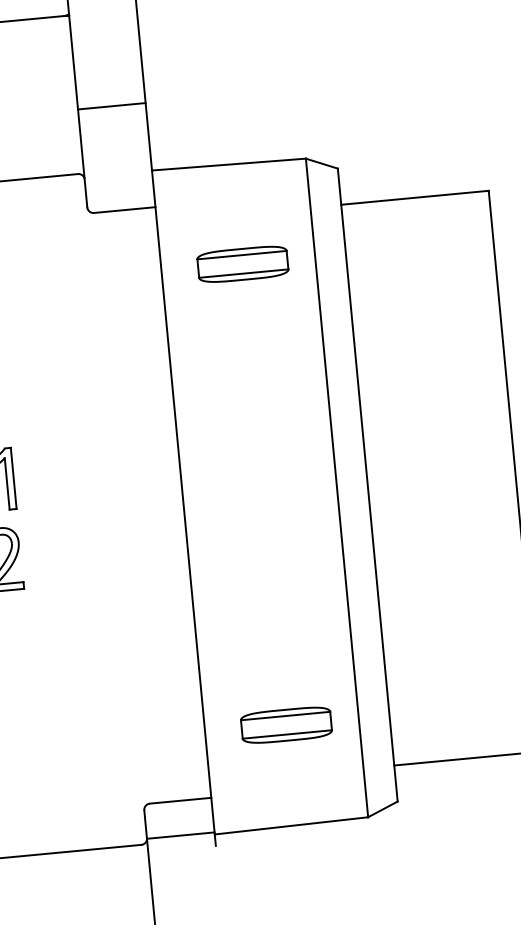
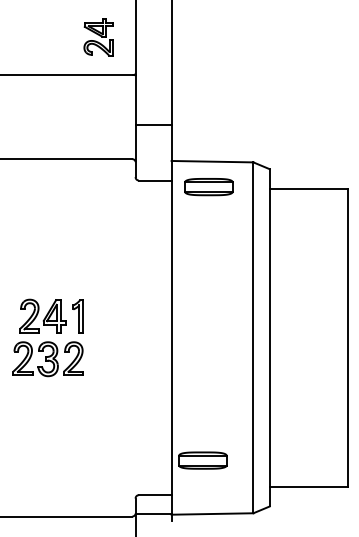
part: (242, 265) -> (208, 187), moved
part: (285, 725) -> (202, 460), moved

